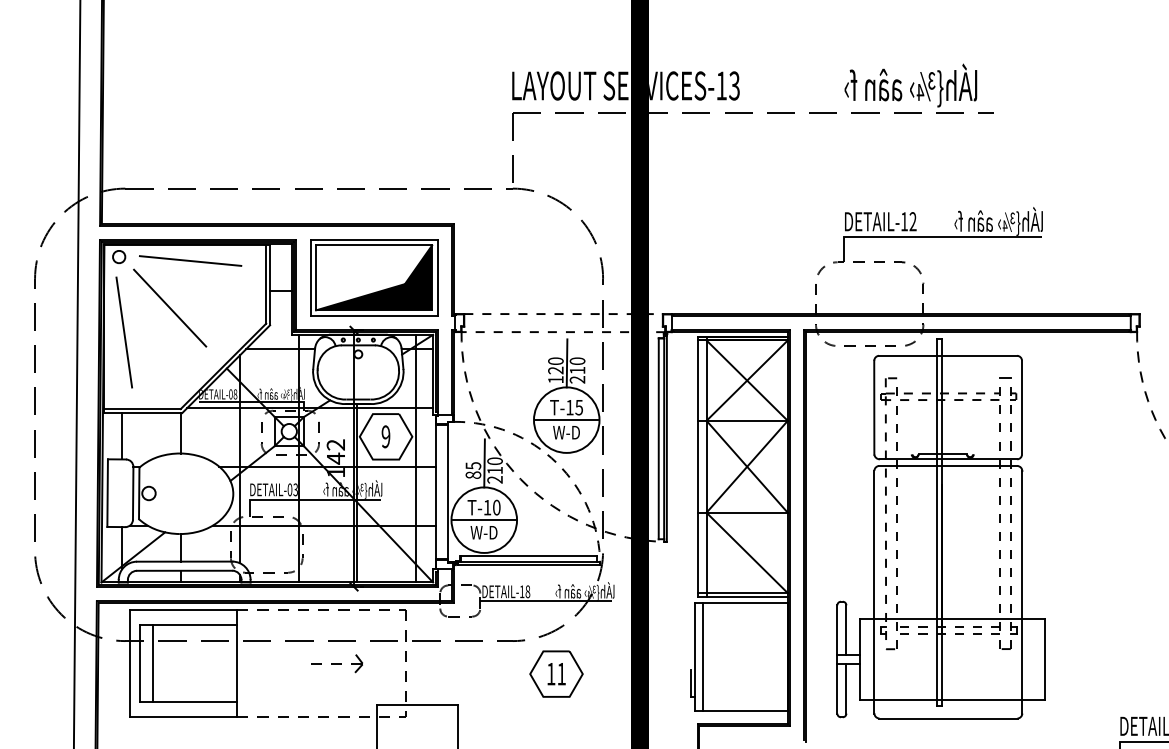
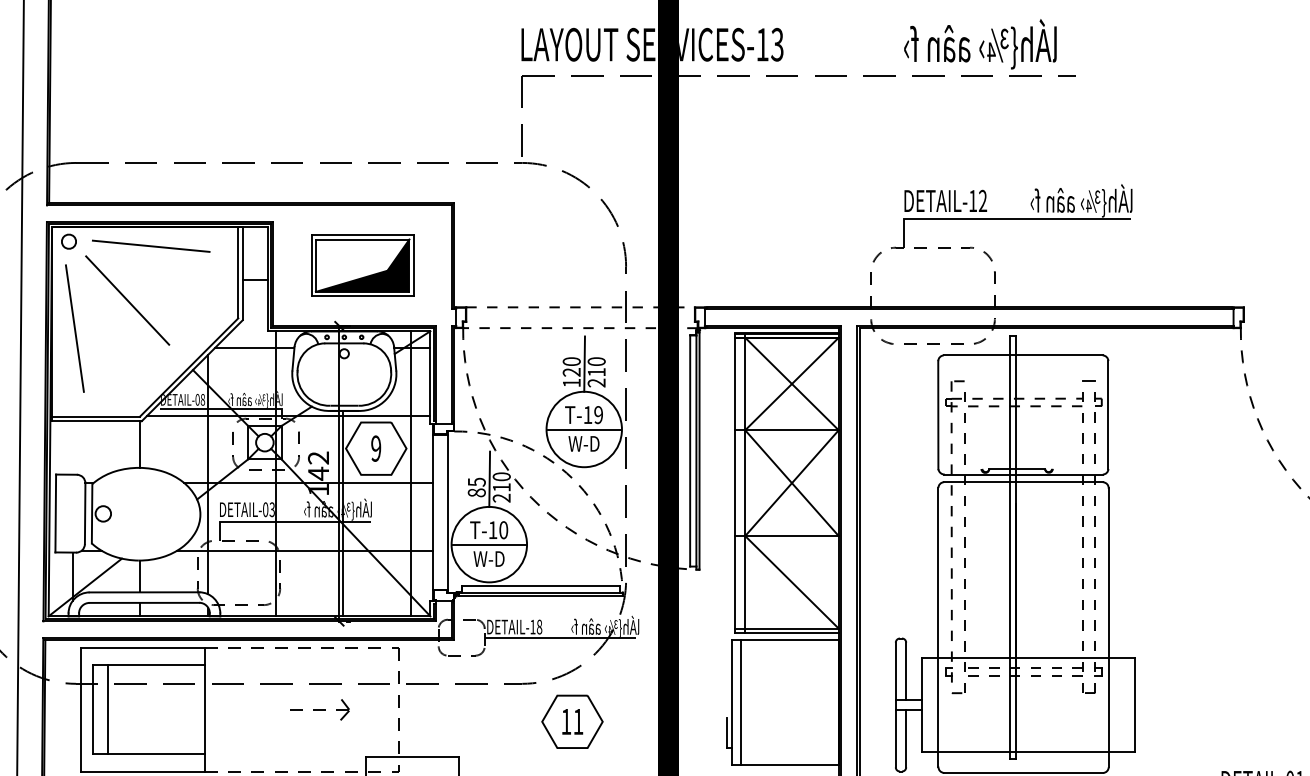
part: (374, 277) -> (362, 265), size x0.7
text: (578, 407) -> (597, 414), T-15 -> T-19
line: (122, 435) -> (72, 447), removed

